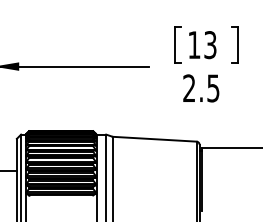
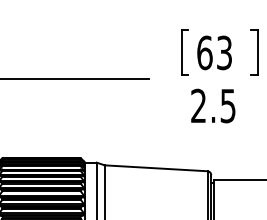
text: (194, 45) -> (205, 53), 13 -> 63

